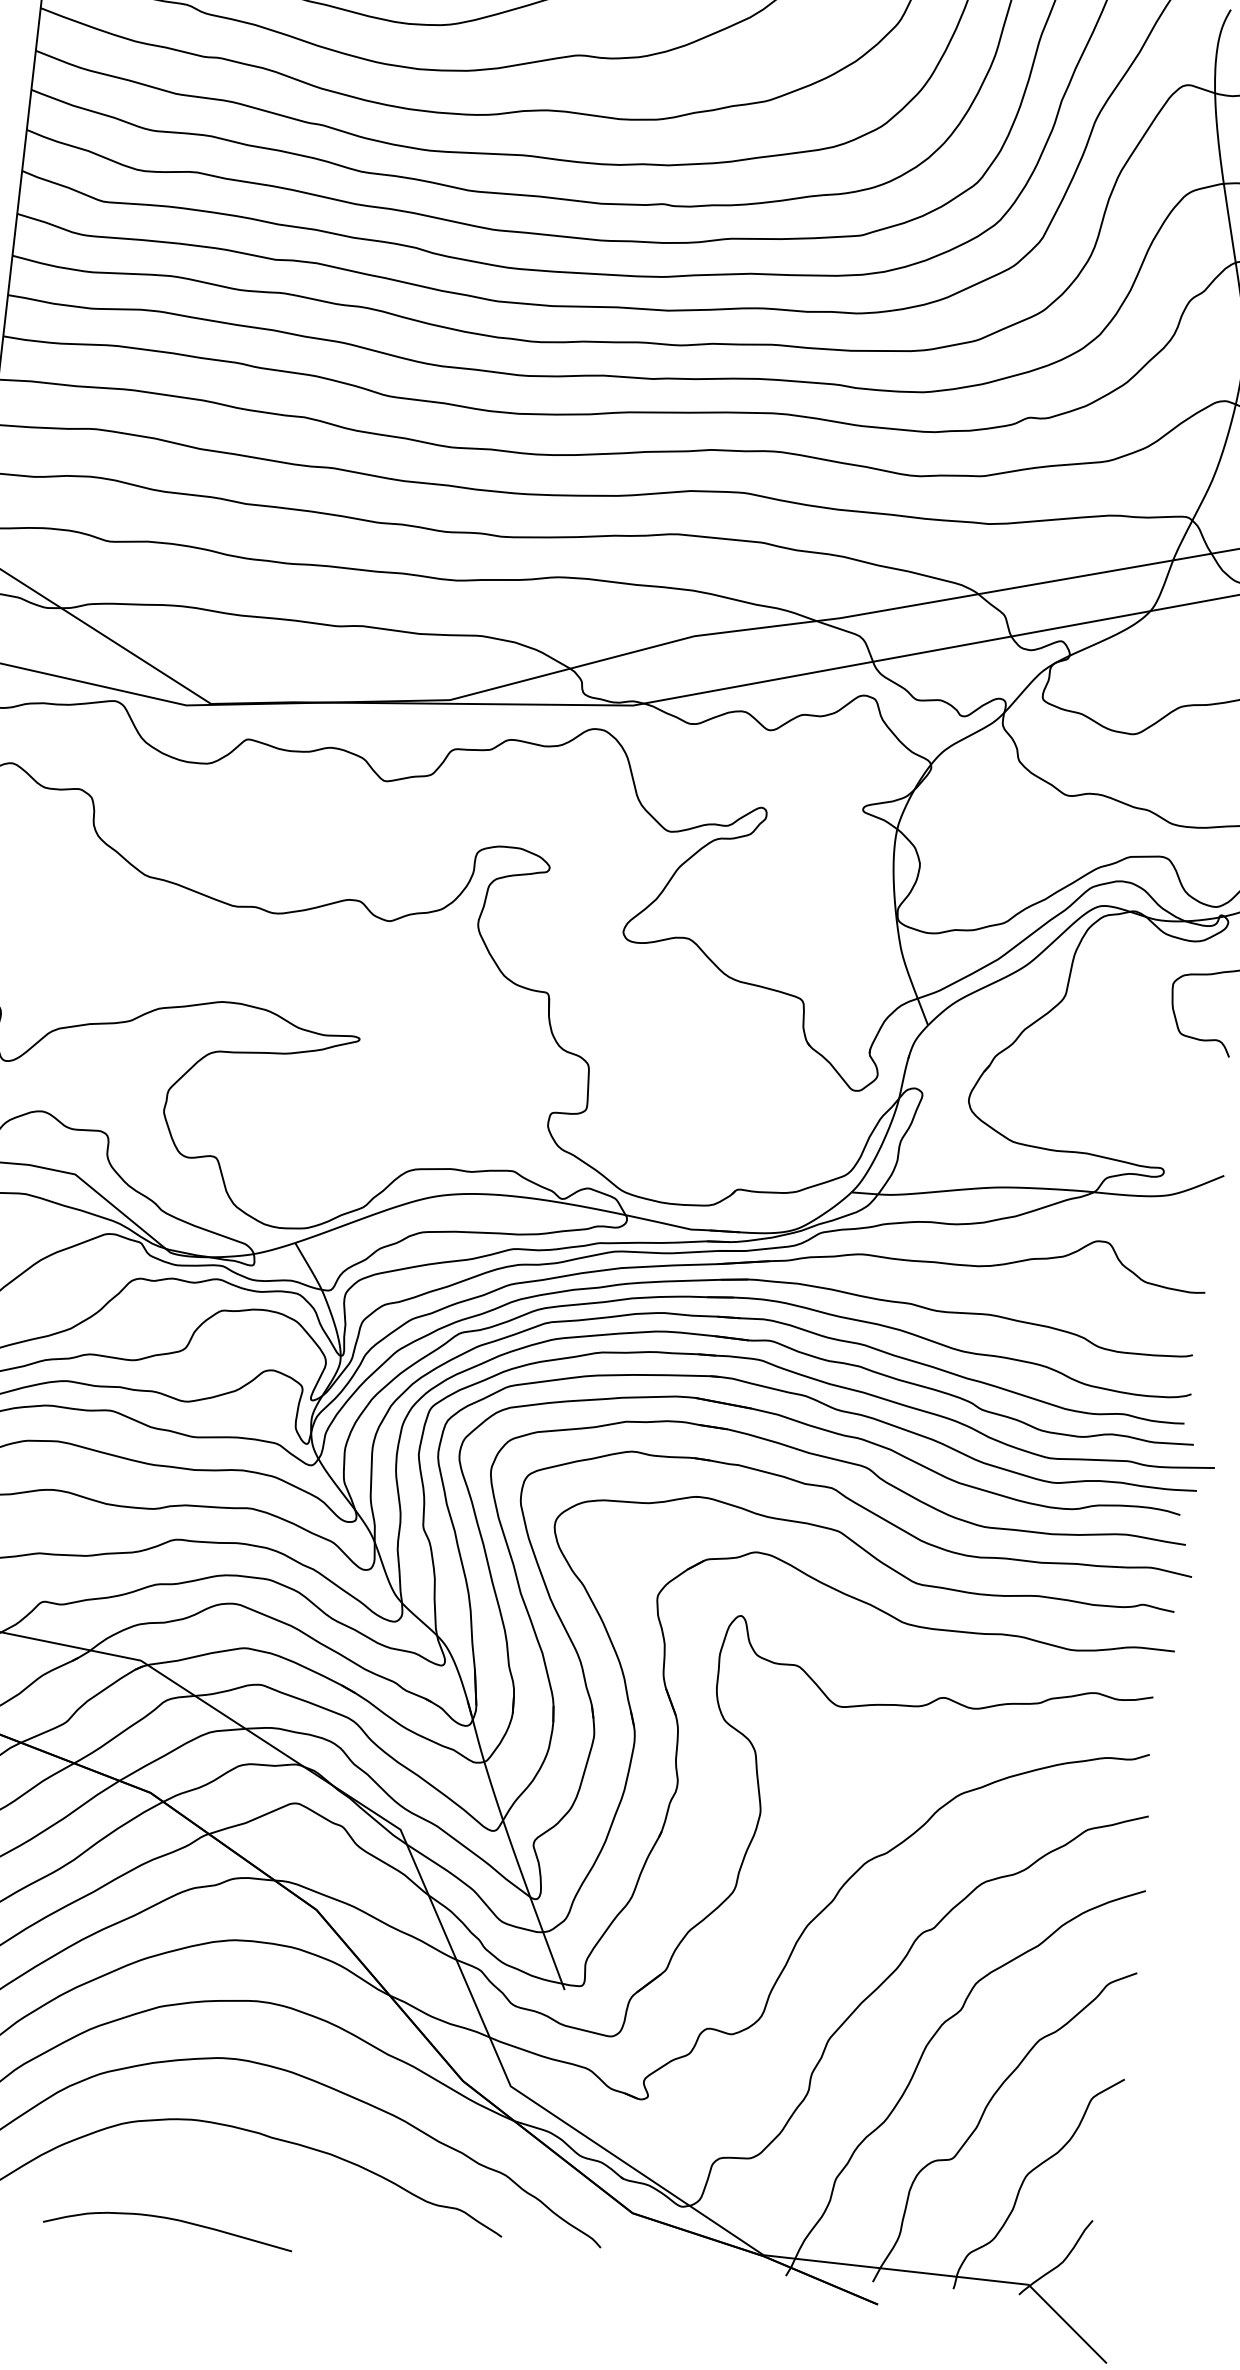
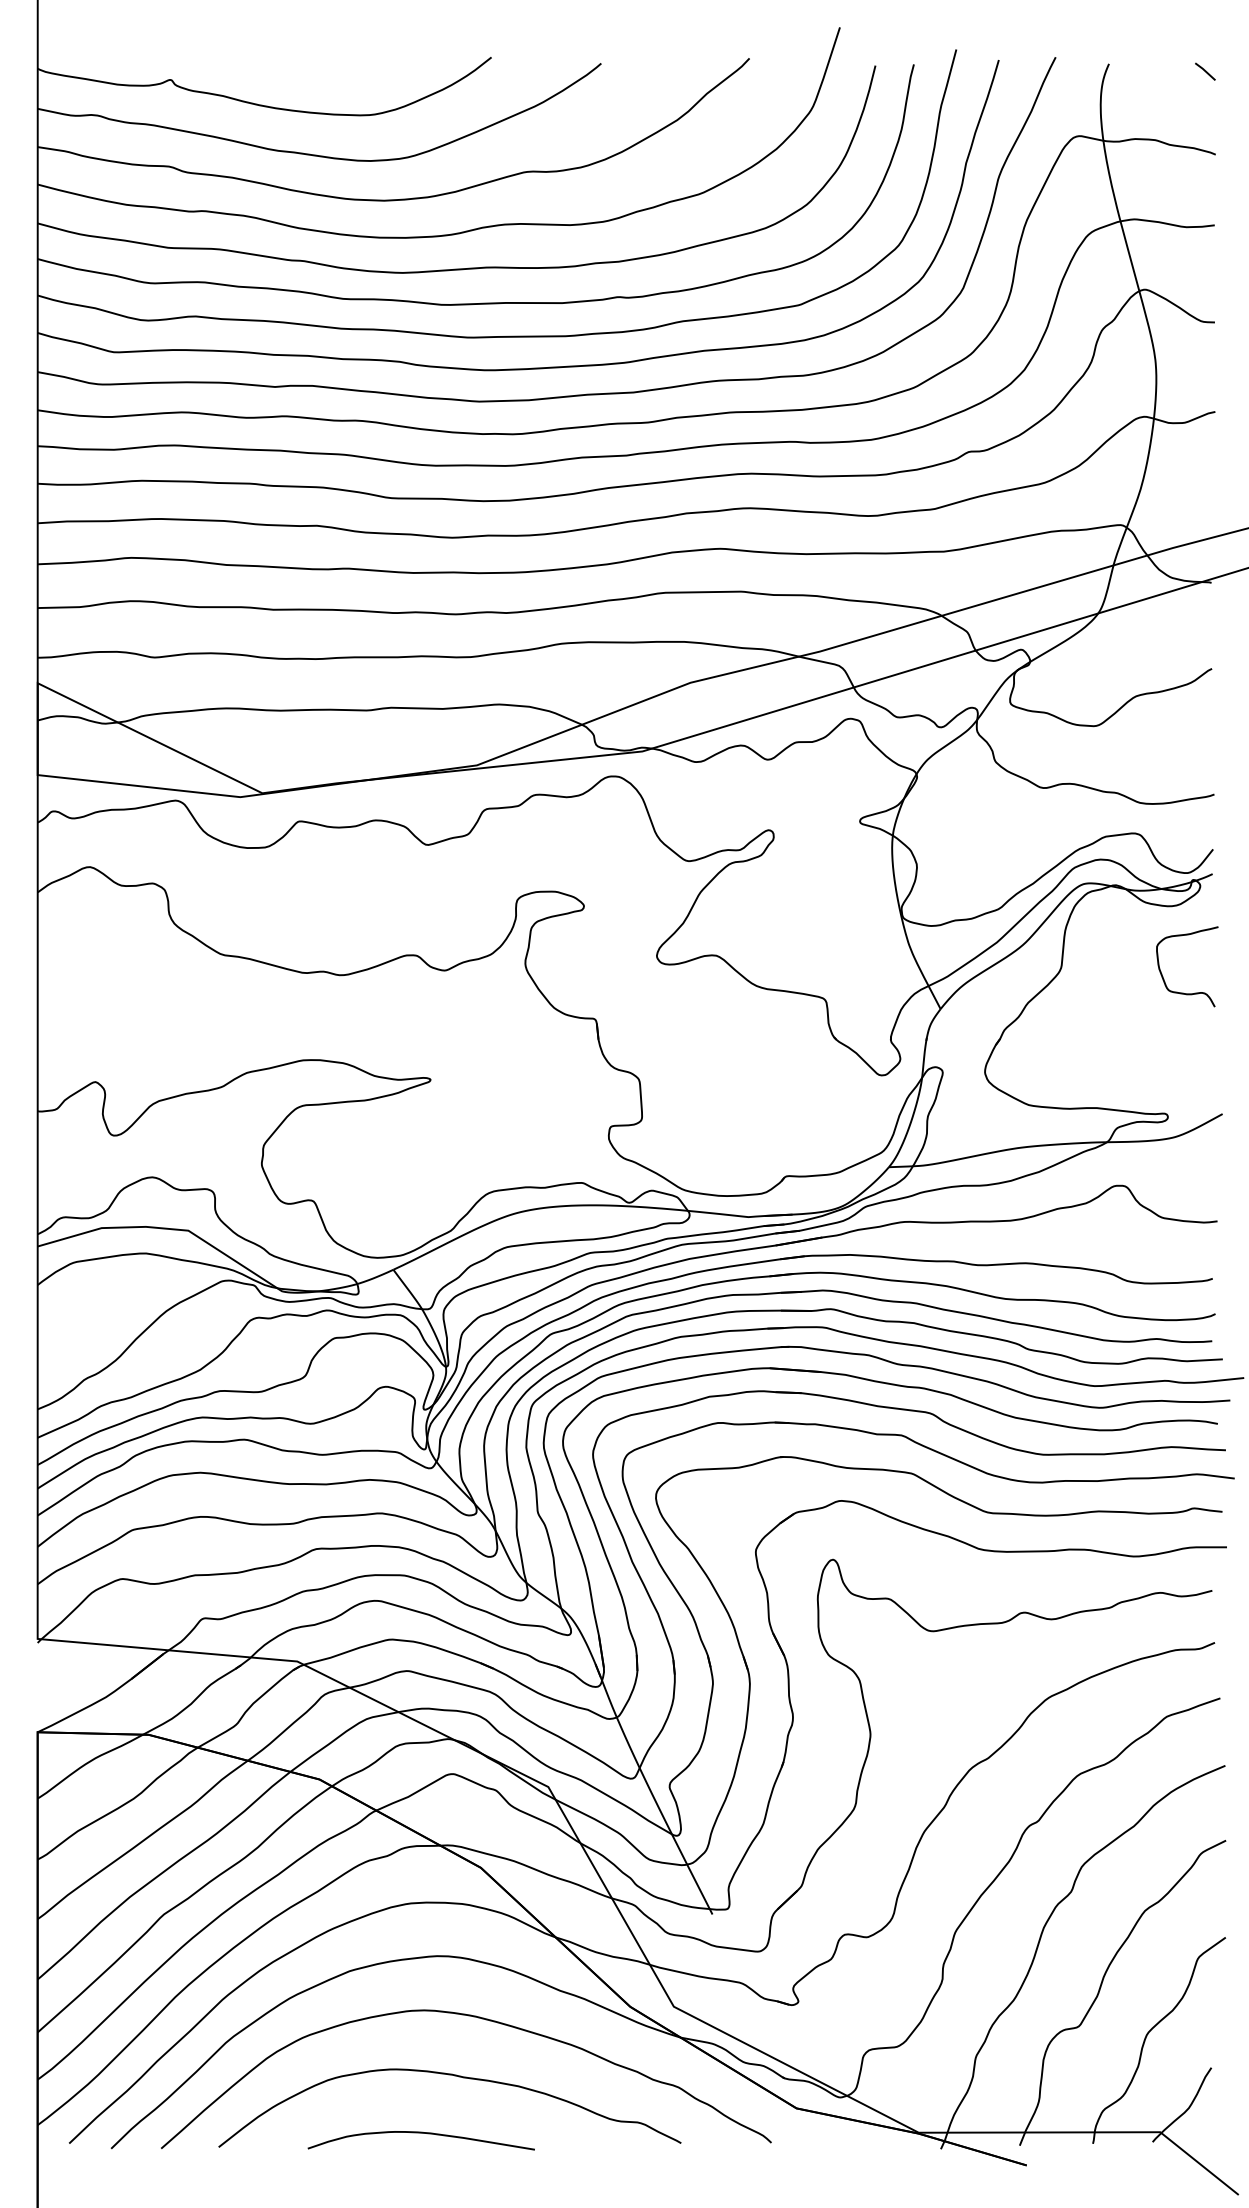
curve: (168, 2219) -> (420, 2133), moved

